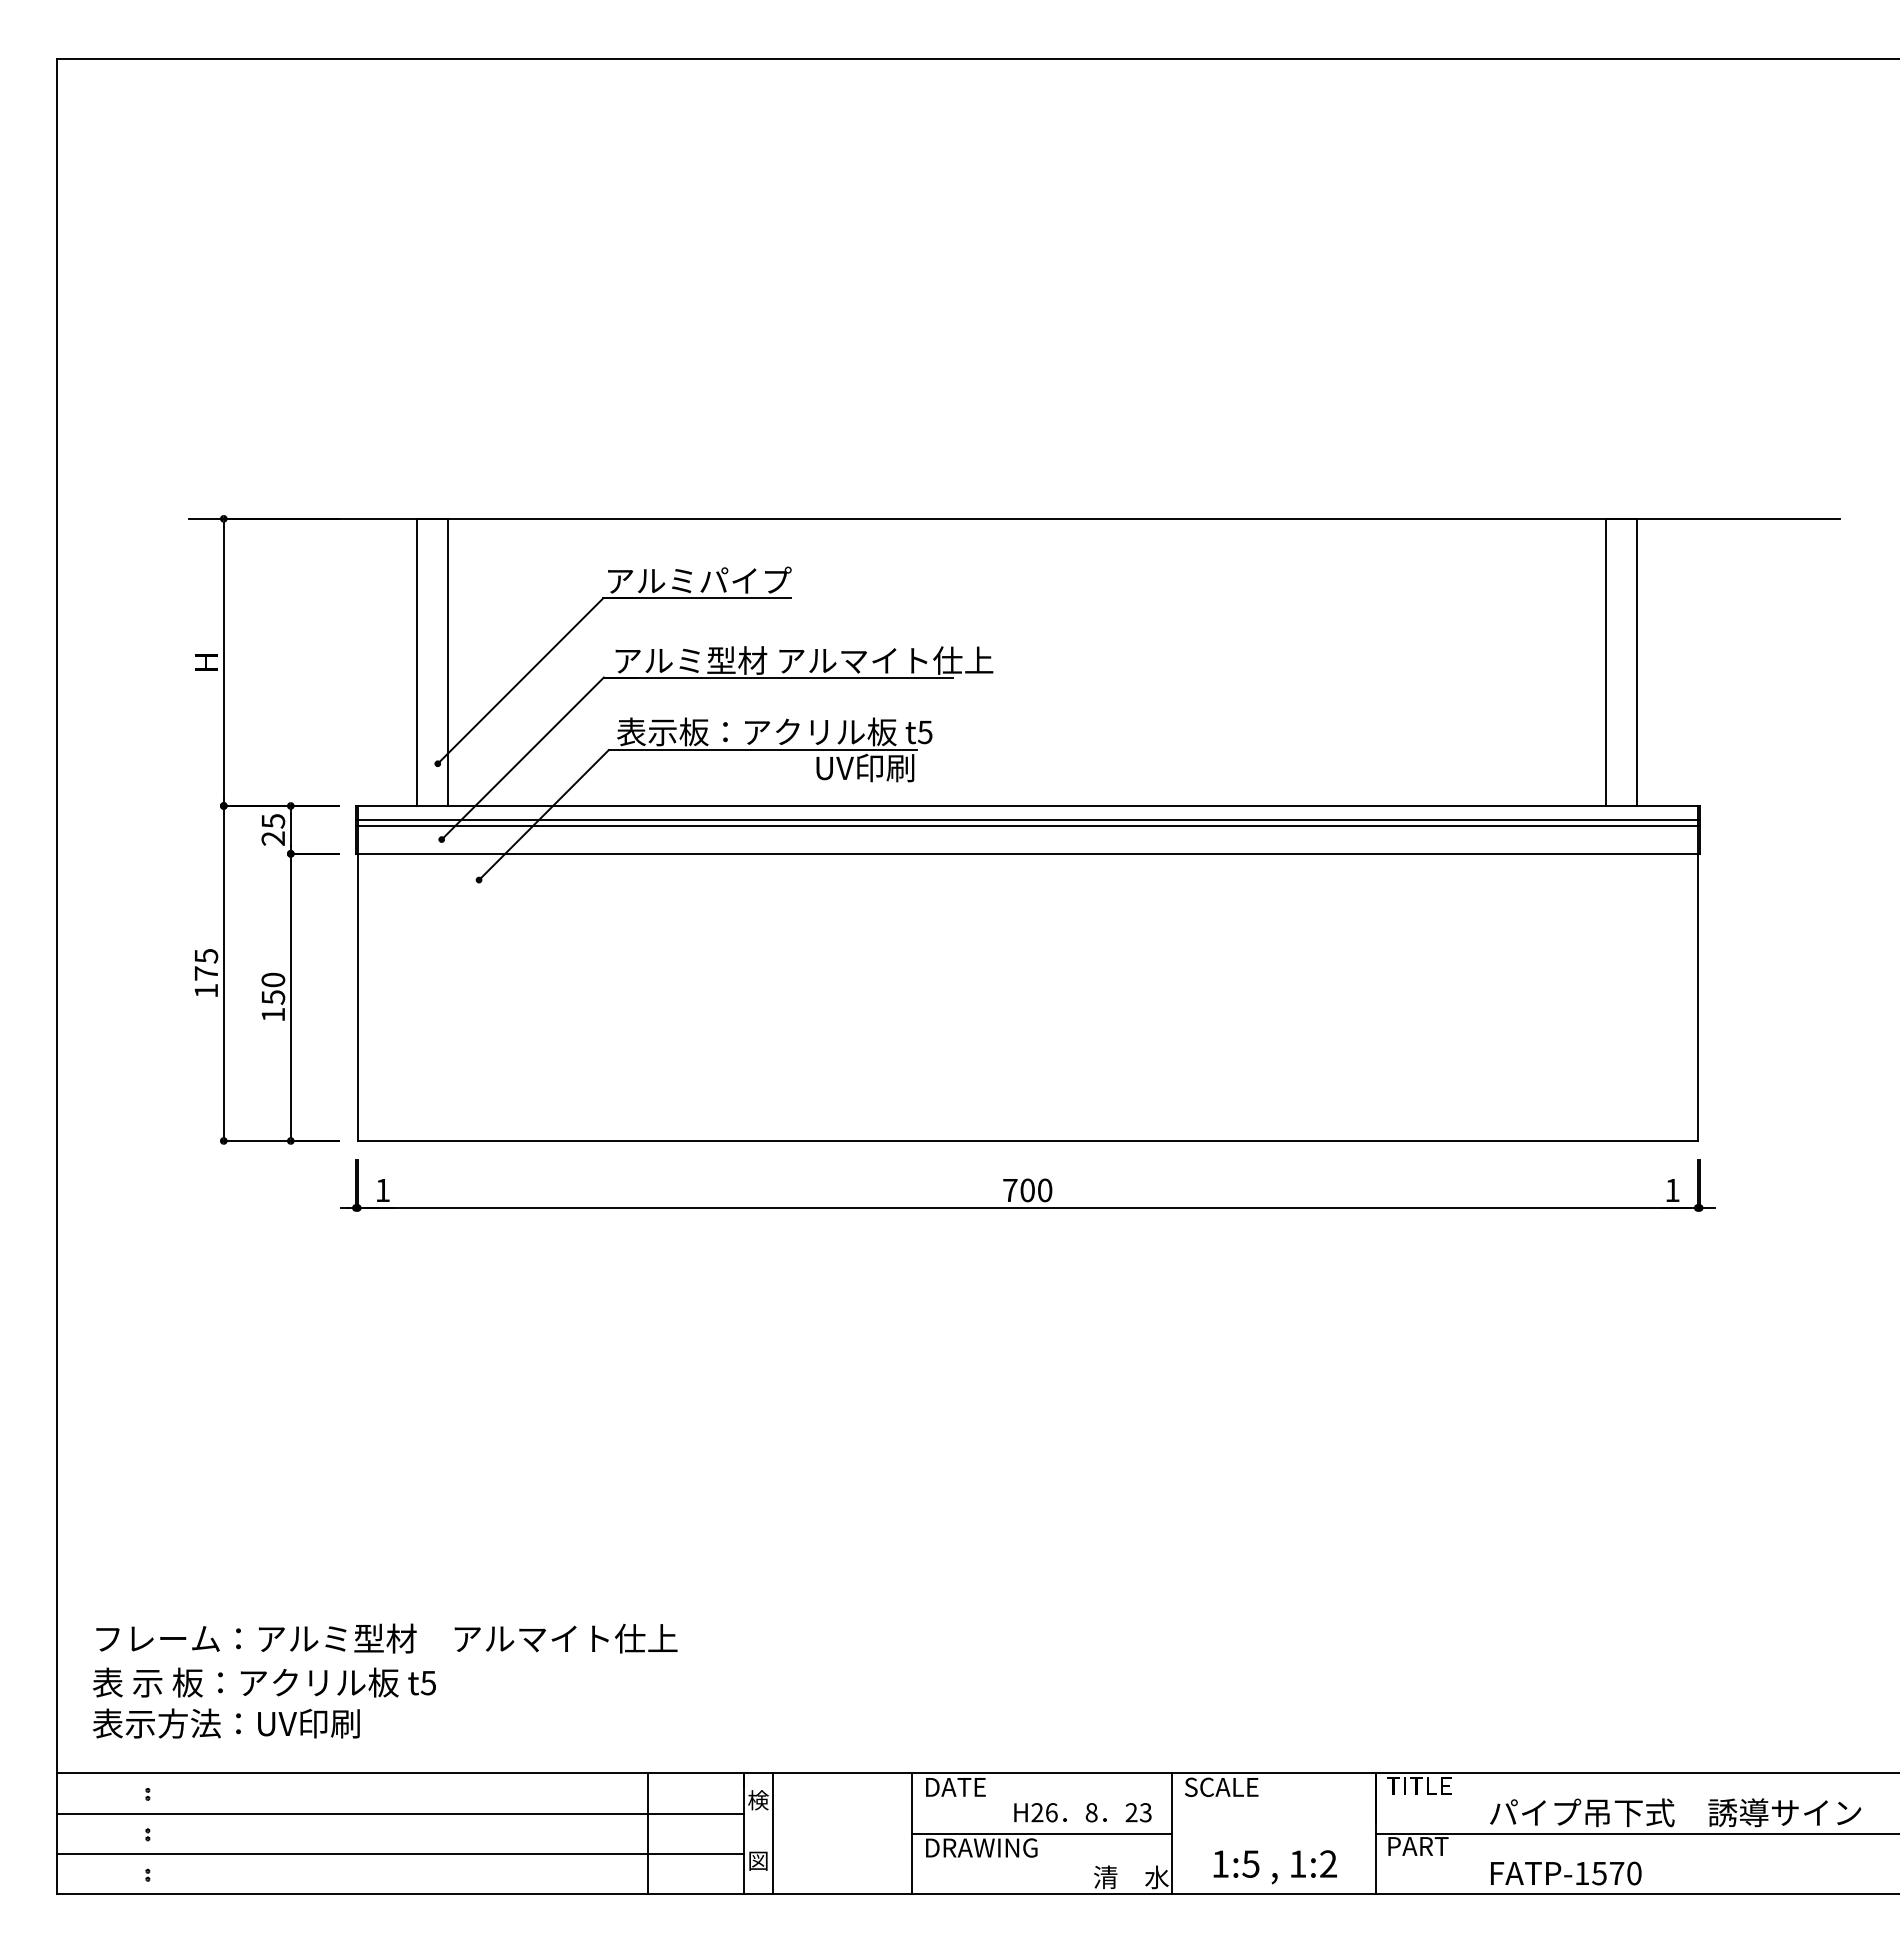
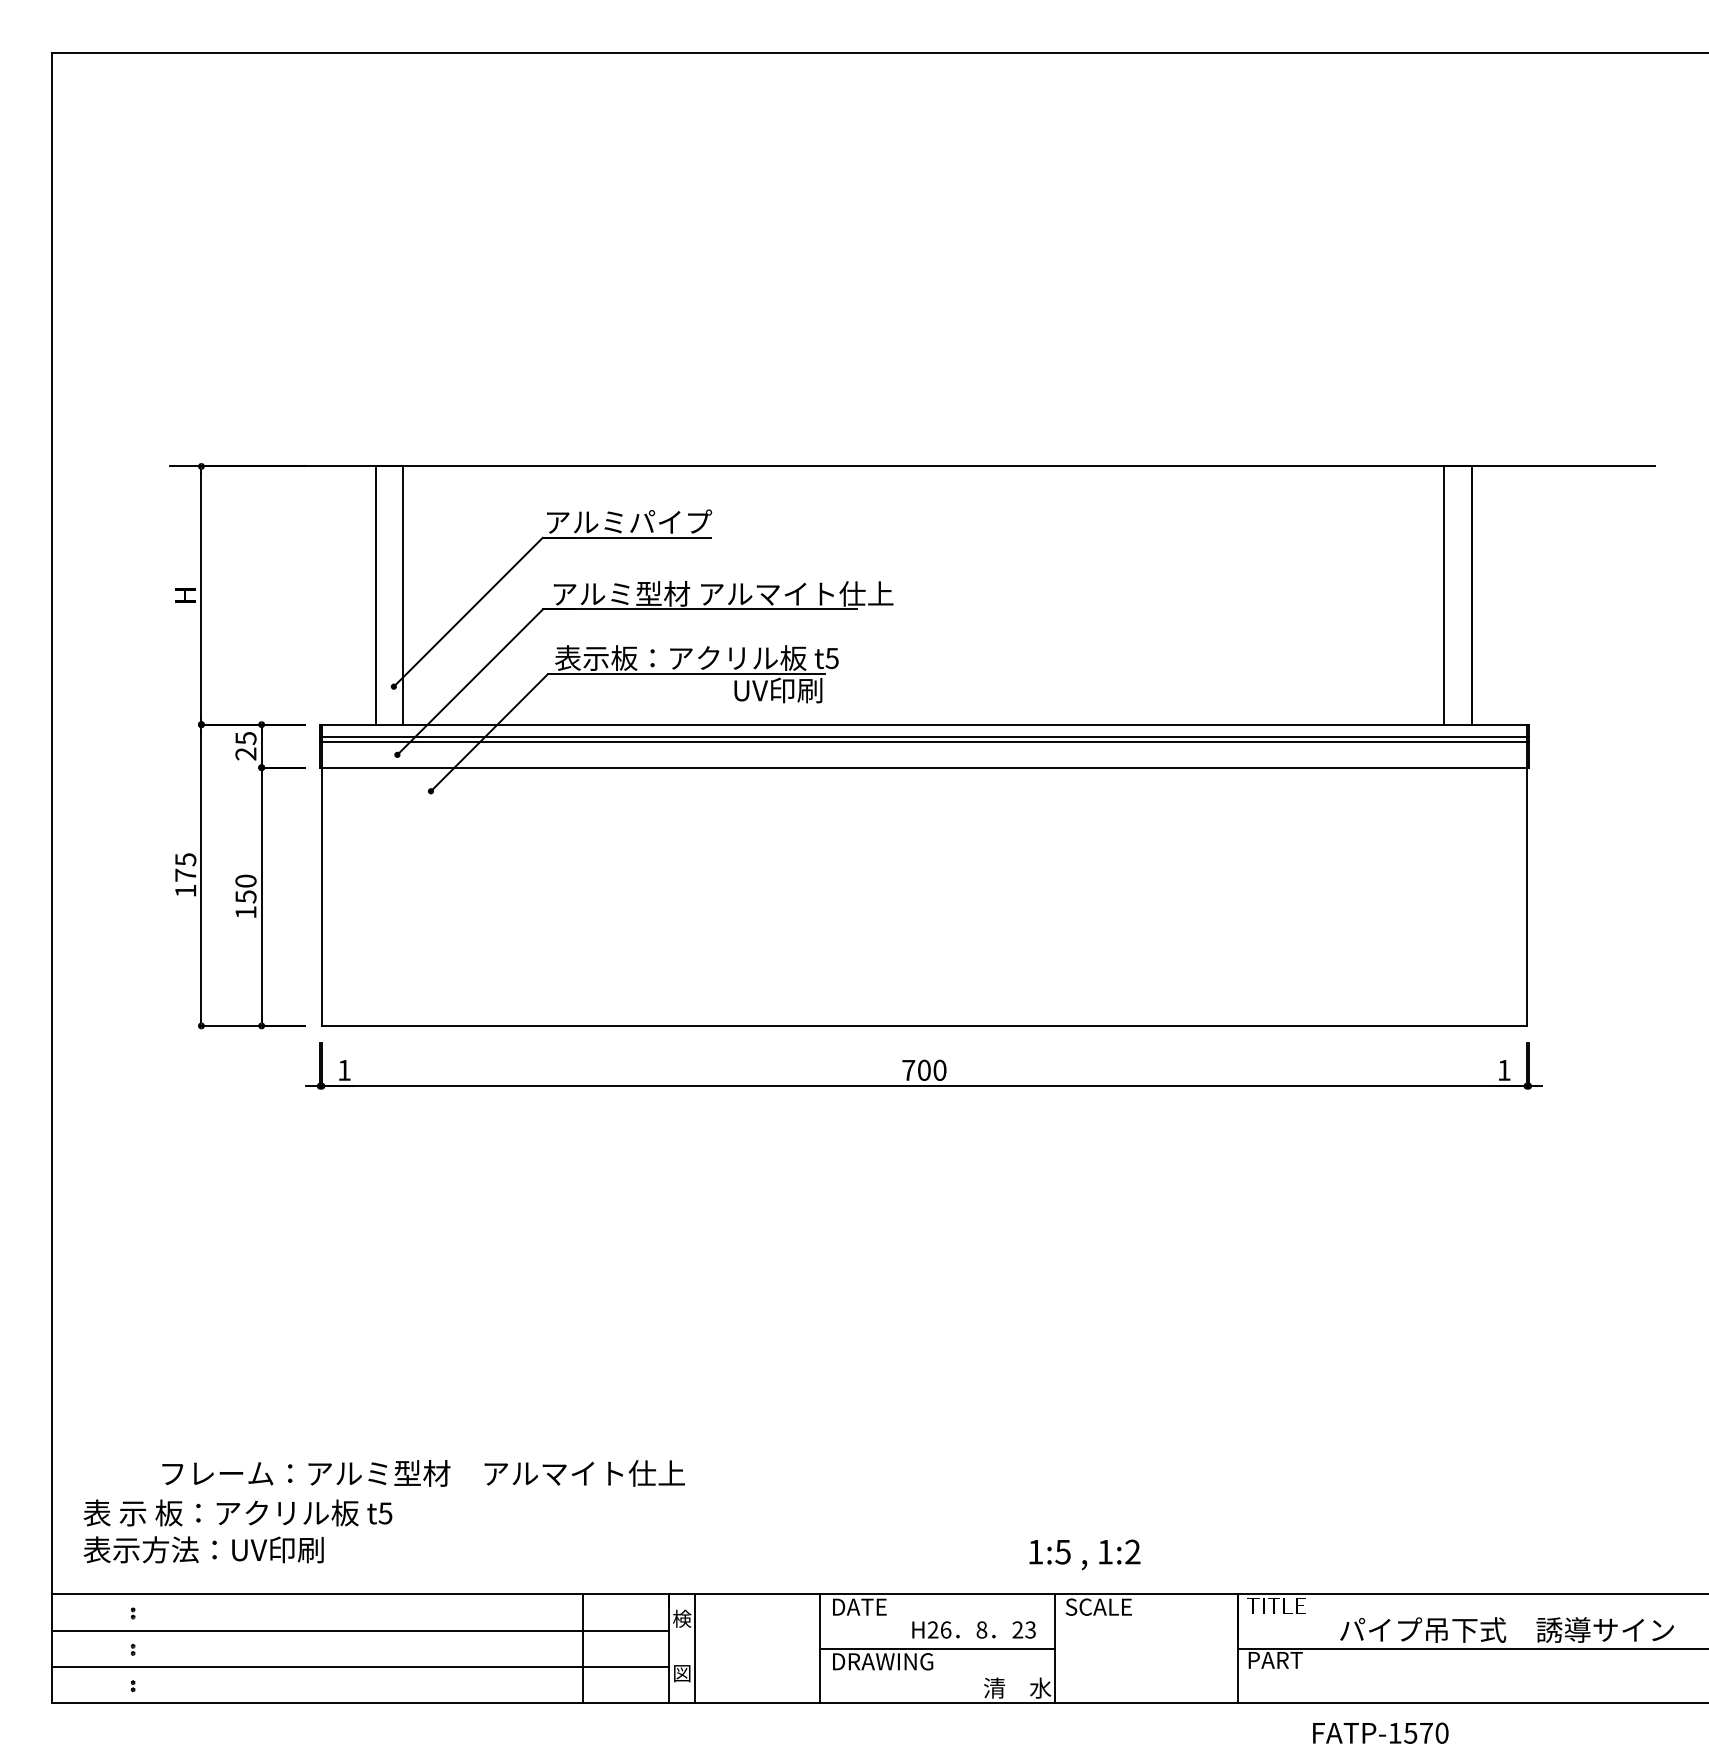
text: (386, 1638) -> (423, 1473), moved
text: (1274, 1867) -> (1084, 1555), moved
text: (1566, 1873) -> (1381, 1733), moved

